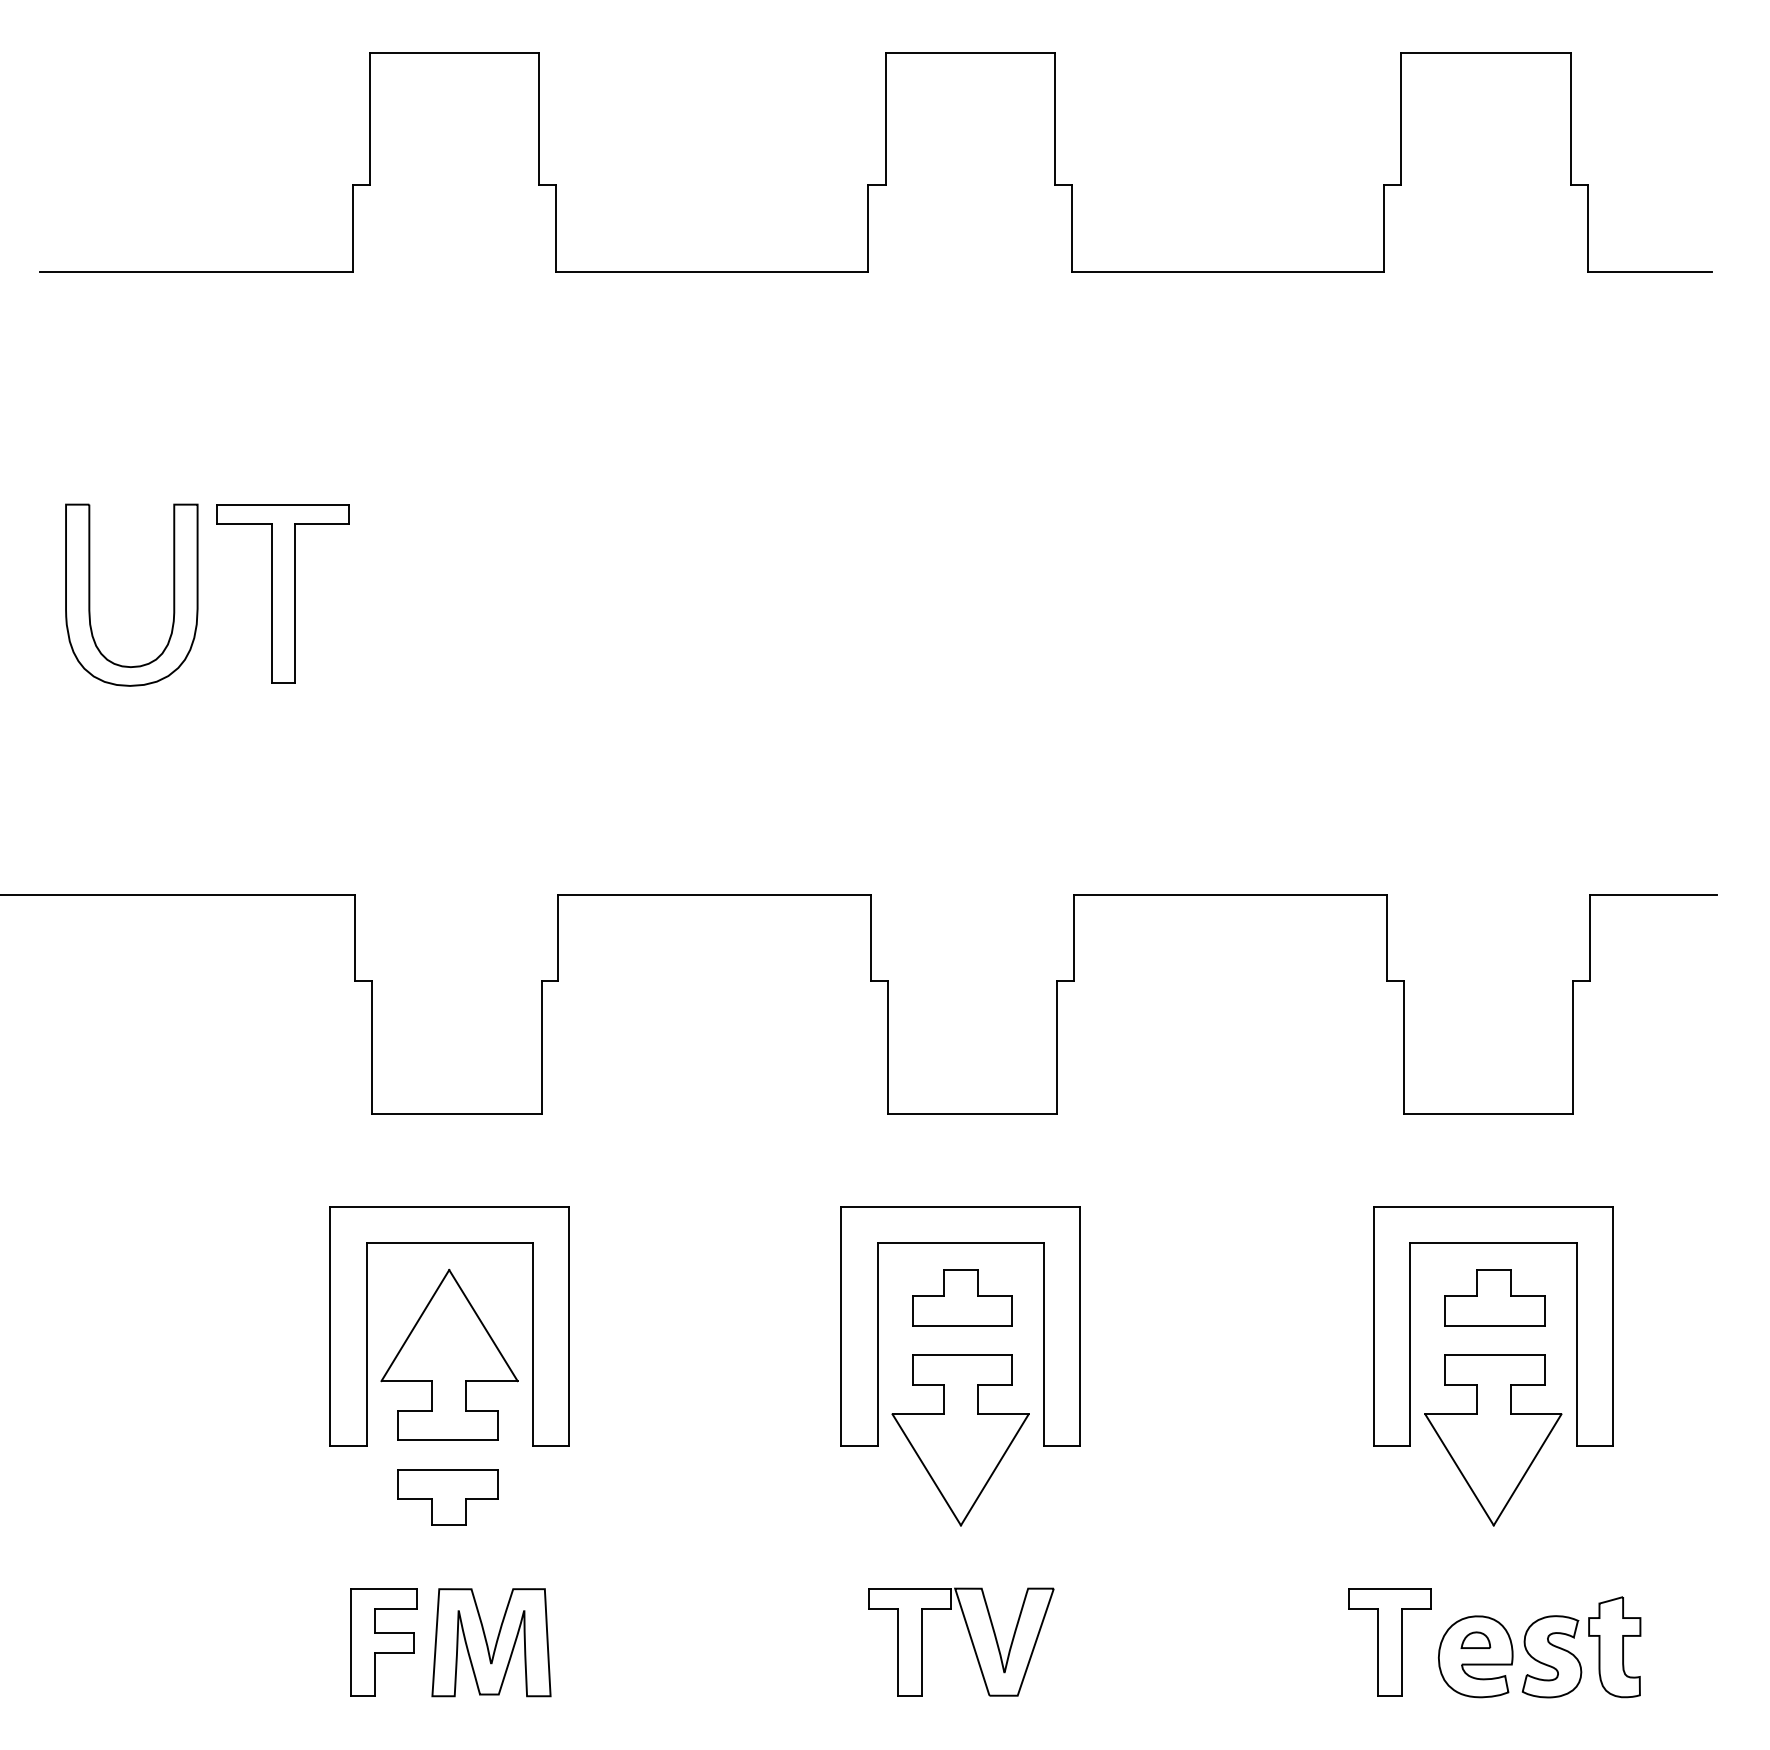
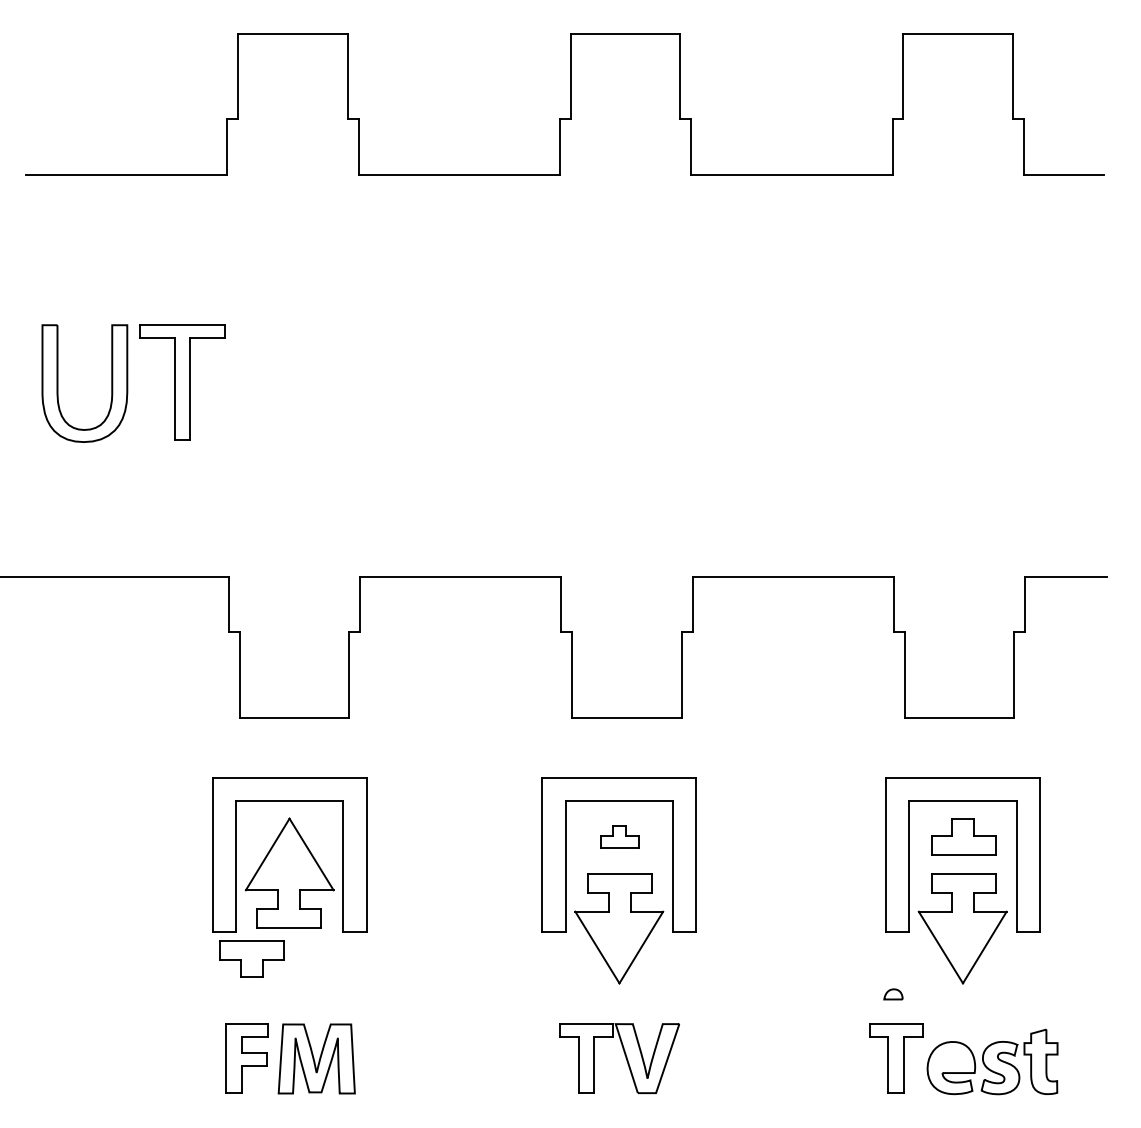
part: (960, 1297) -> (619, 836), size x0.6
part: (447, 1496) -> (251, 958), moved
part: (1475, 1640) -> (893, 994), moved

